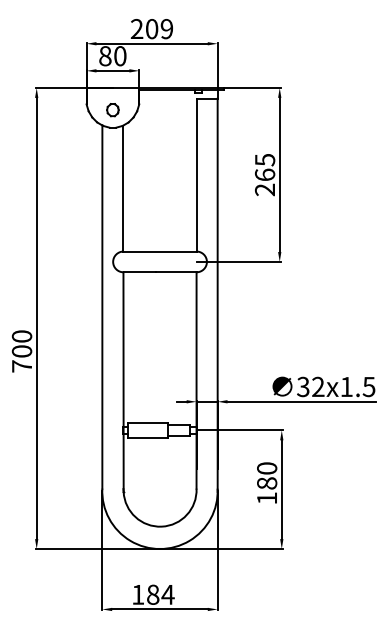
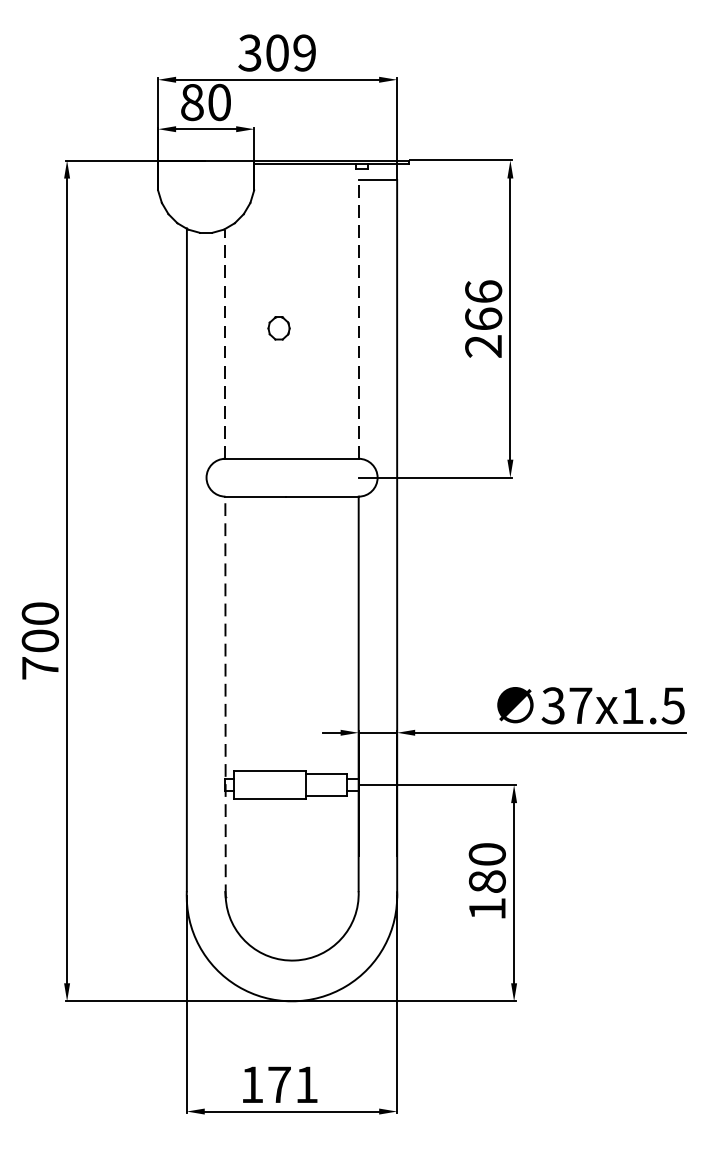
text: (136, 29) -> (249, 53), 209 -> 309
part: (112, 110) -> (278, 329), moved
text: (264, 159) -> (482, 290), 265 -> 266
line: (196, 174) -> (358, 318), solid -> dashed
line: (123, 188) -> (225, 343), solid -> dashed
line: (123, 382) -> (225, 697), solid -> dashed
text: (318, 386) -> (581, 704), 32x1.5 -> 37x1.5
text: (160, 594) -> (292, 1084), 184 -> 171

